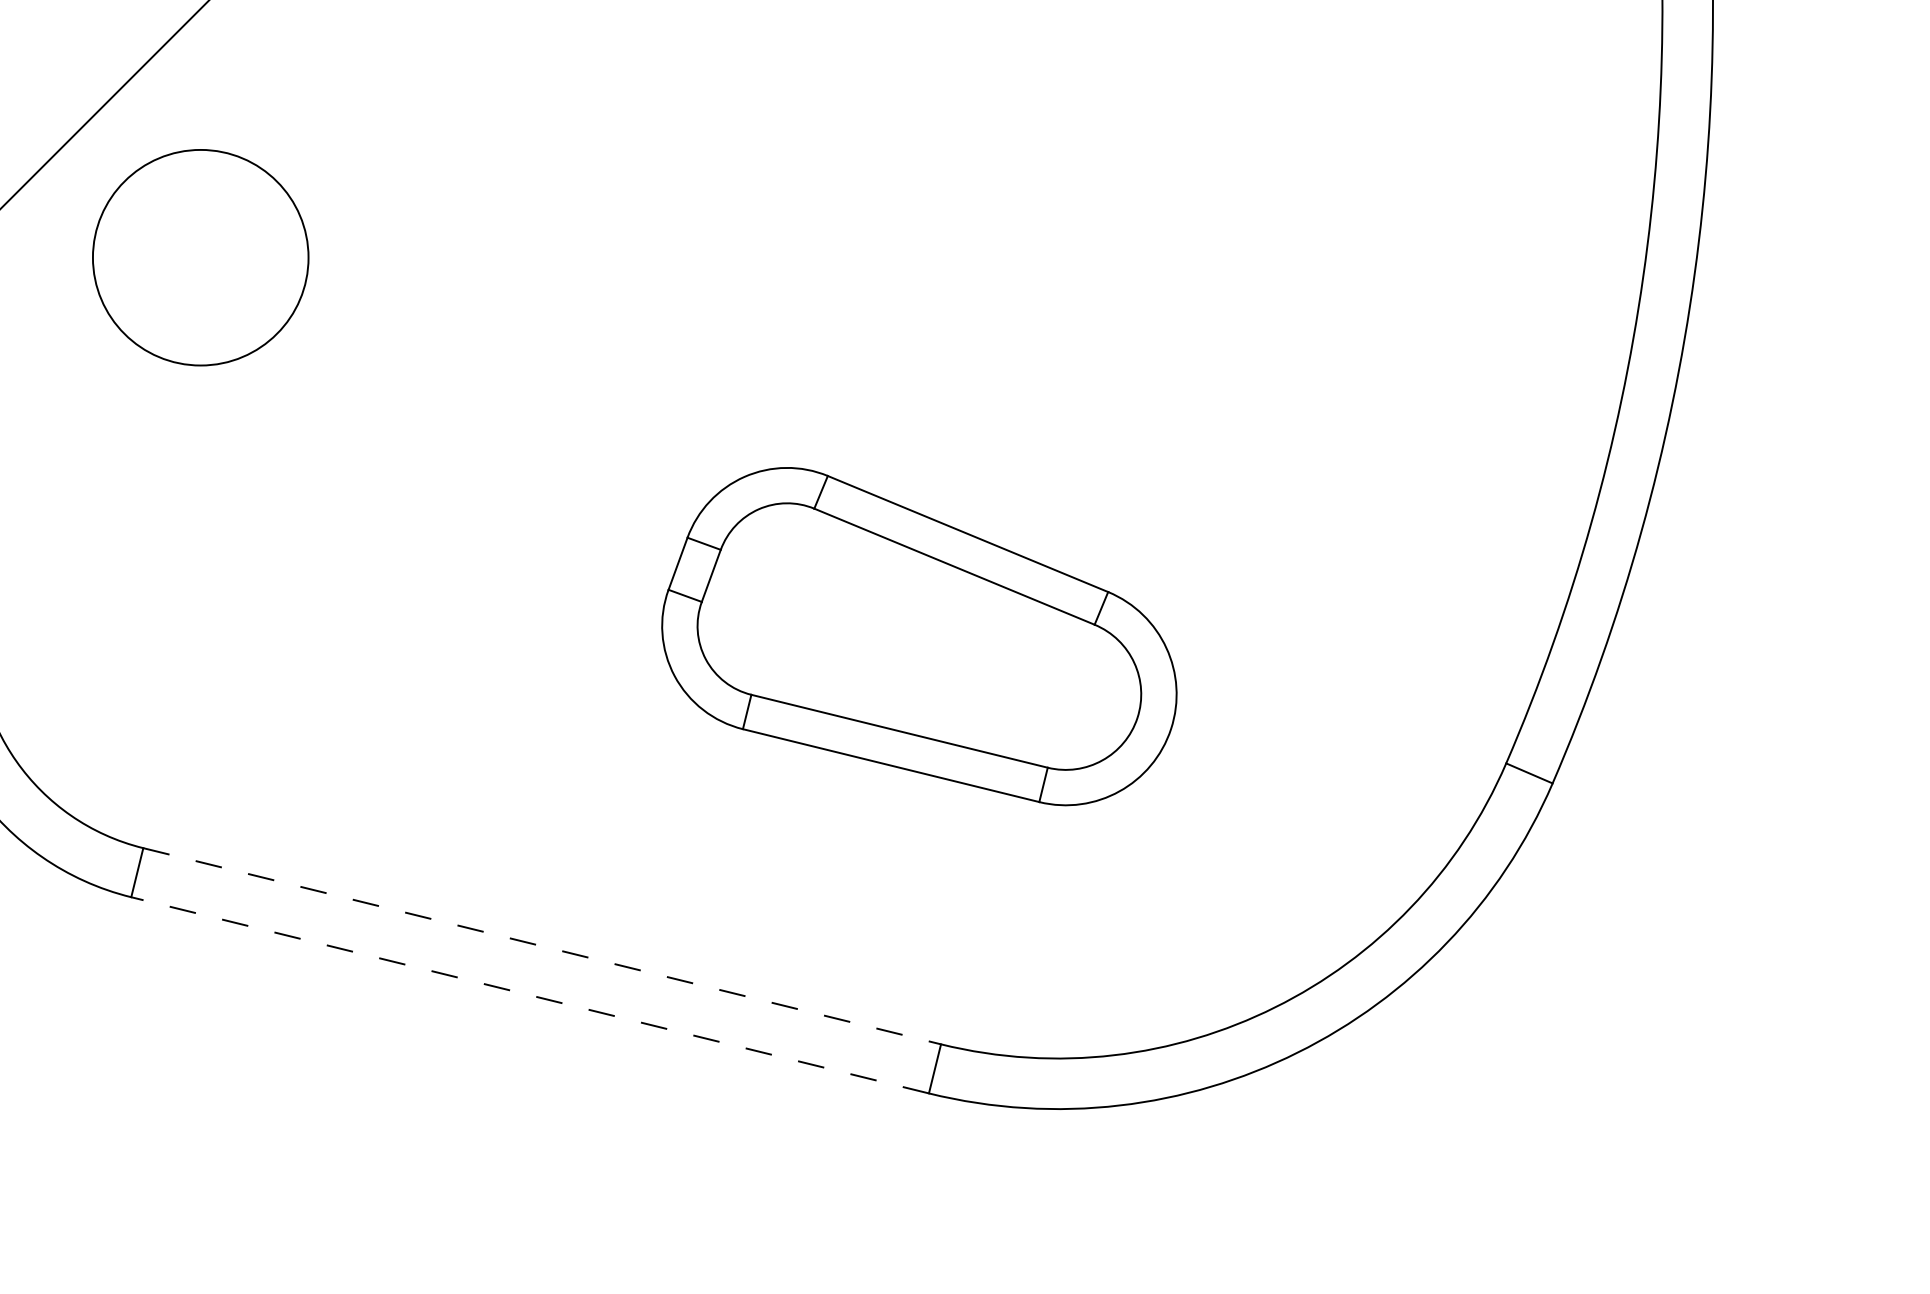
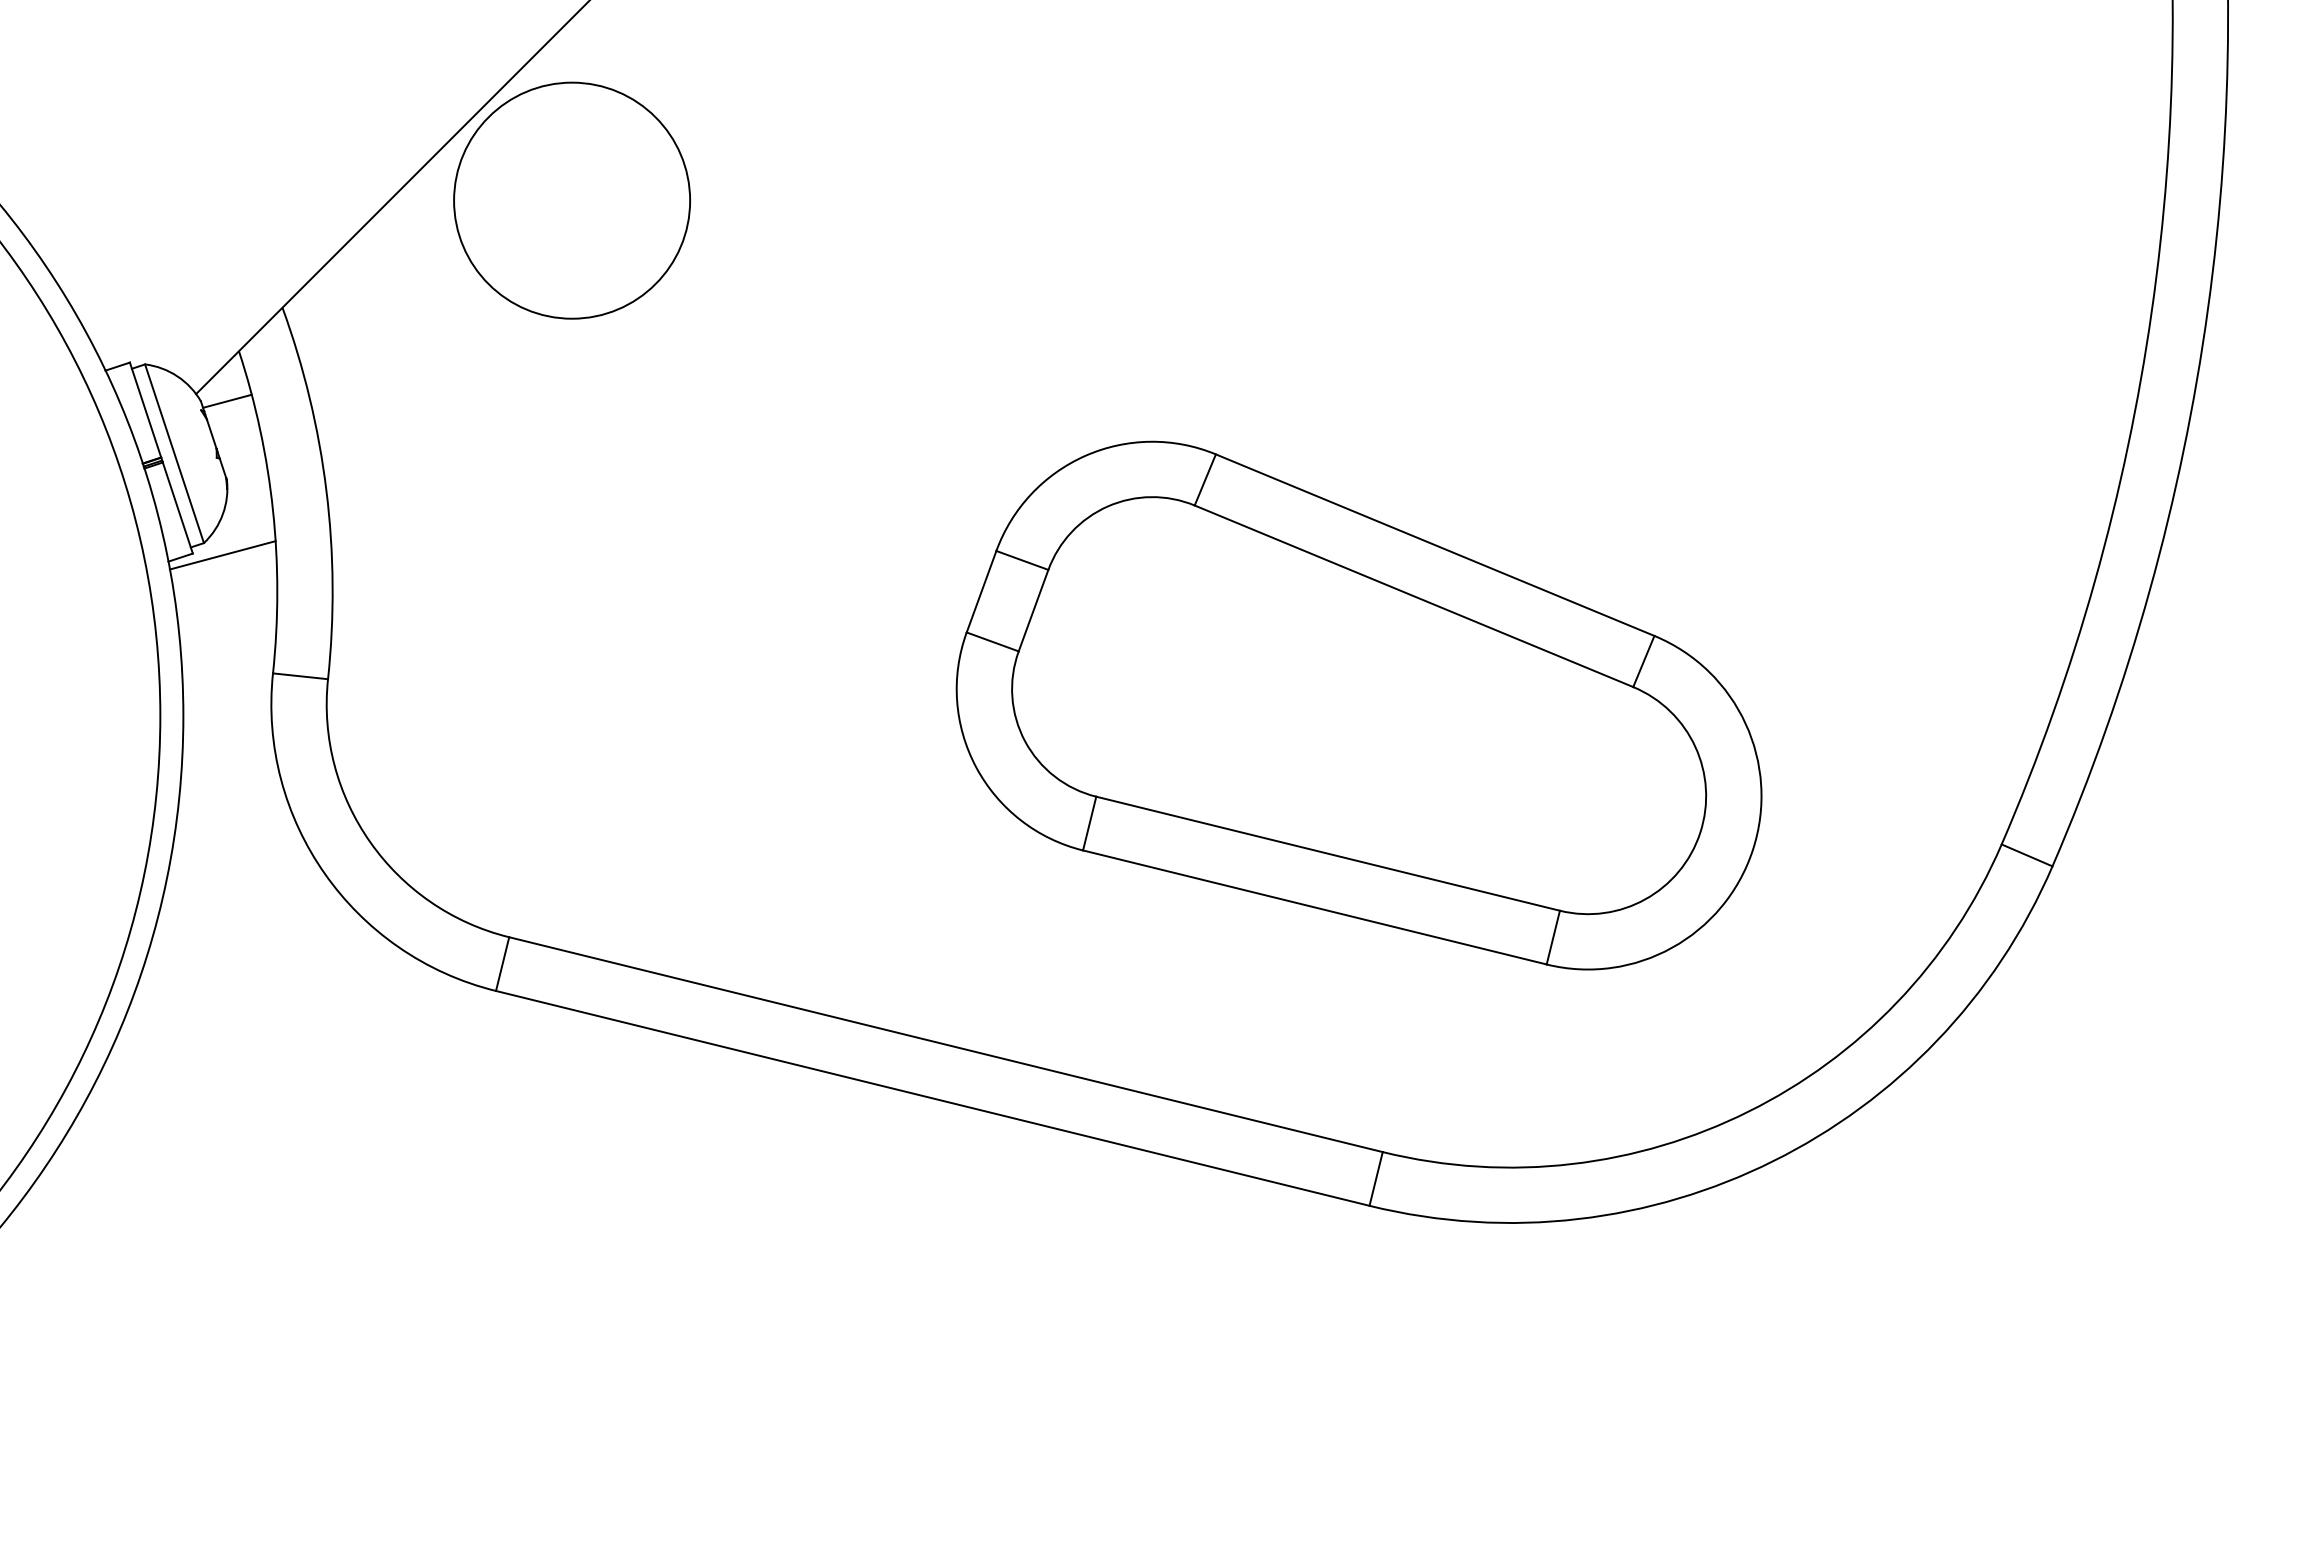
circle: (200, 257) -> (571, 200), moved
part: (918, 636) -> (1358, 705), size x1.43
line: (542, 946) -> (946, 1044), dashed -> solid
line: (529, 995) -> (932, 1098), dashed -> solid

